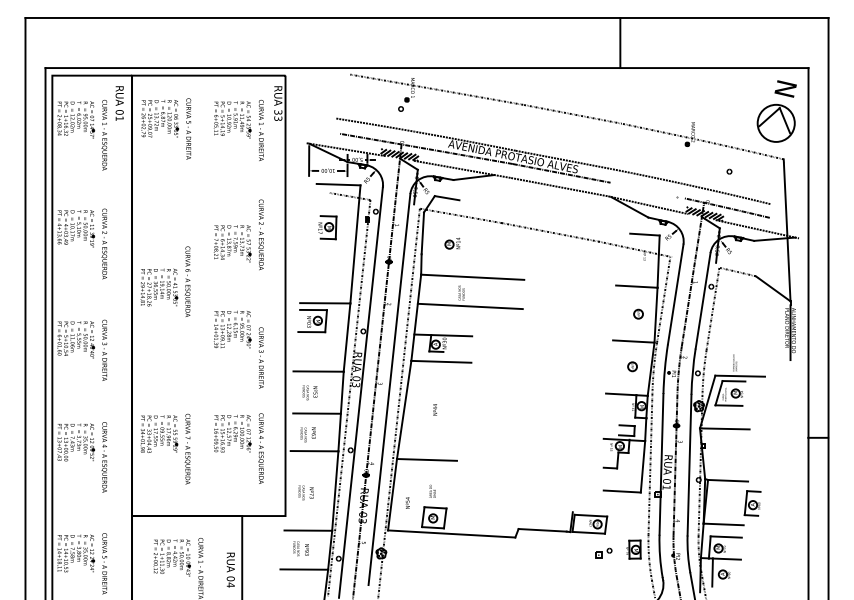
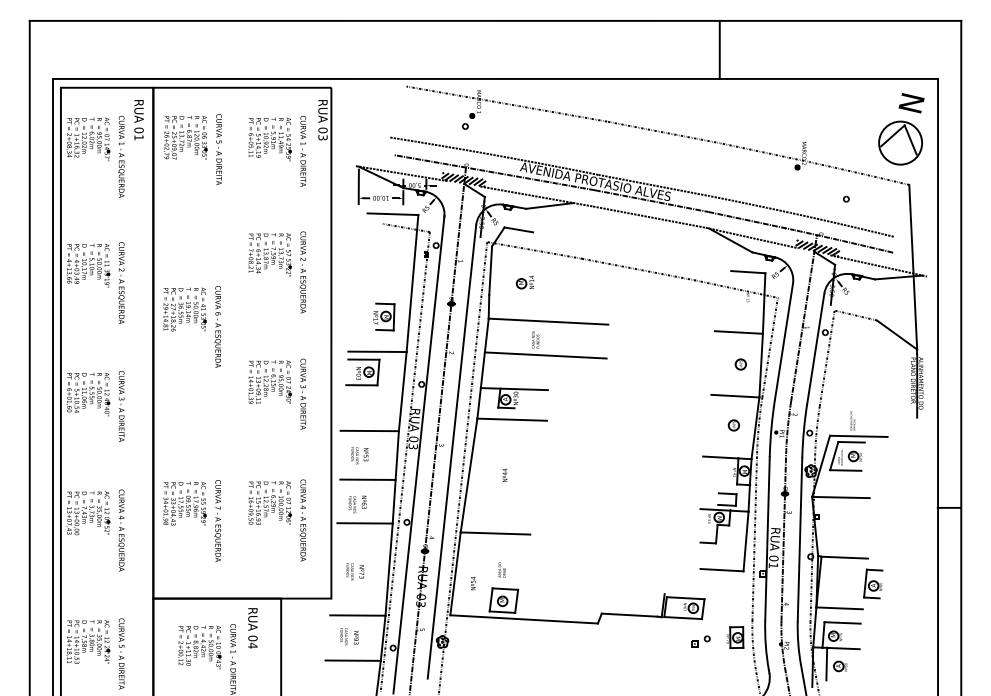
text: (277, 112) -> (322, 130), 33 -> 03
line: (647, 190) -> (751, 220), added
part: (327, 227) -> (384, 316), moved
part: (232, 243) -> (269, 254), moved
part: (158, 287) -> (184, 309), moved
text: (261, 357) -> (303, 393), moved
text: (230, 570) -> (252, 628), moved

